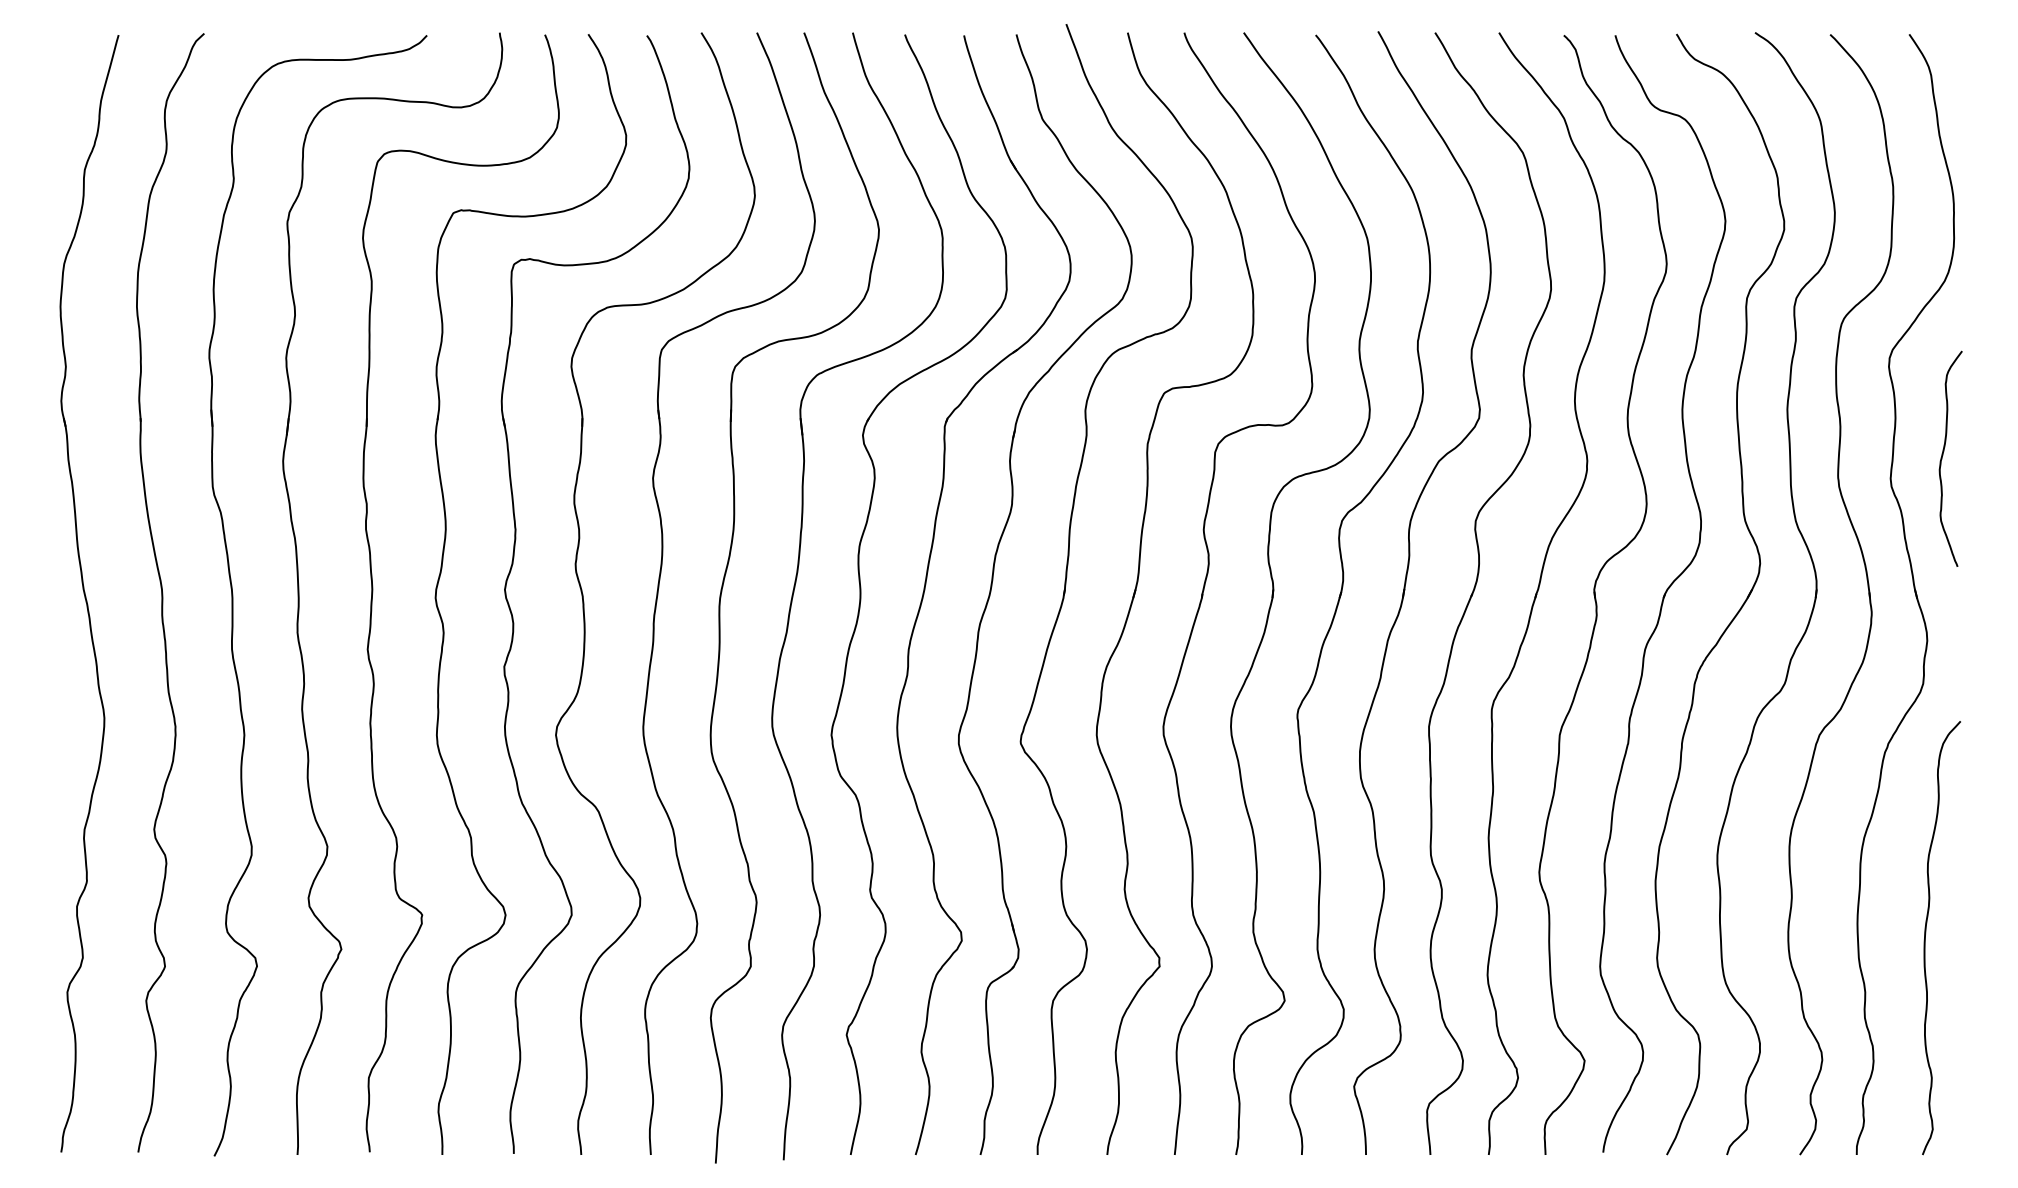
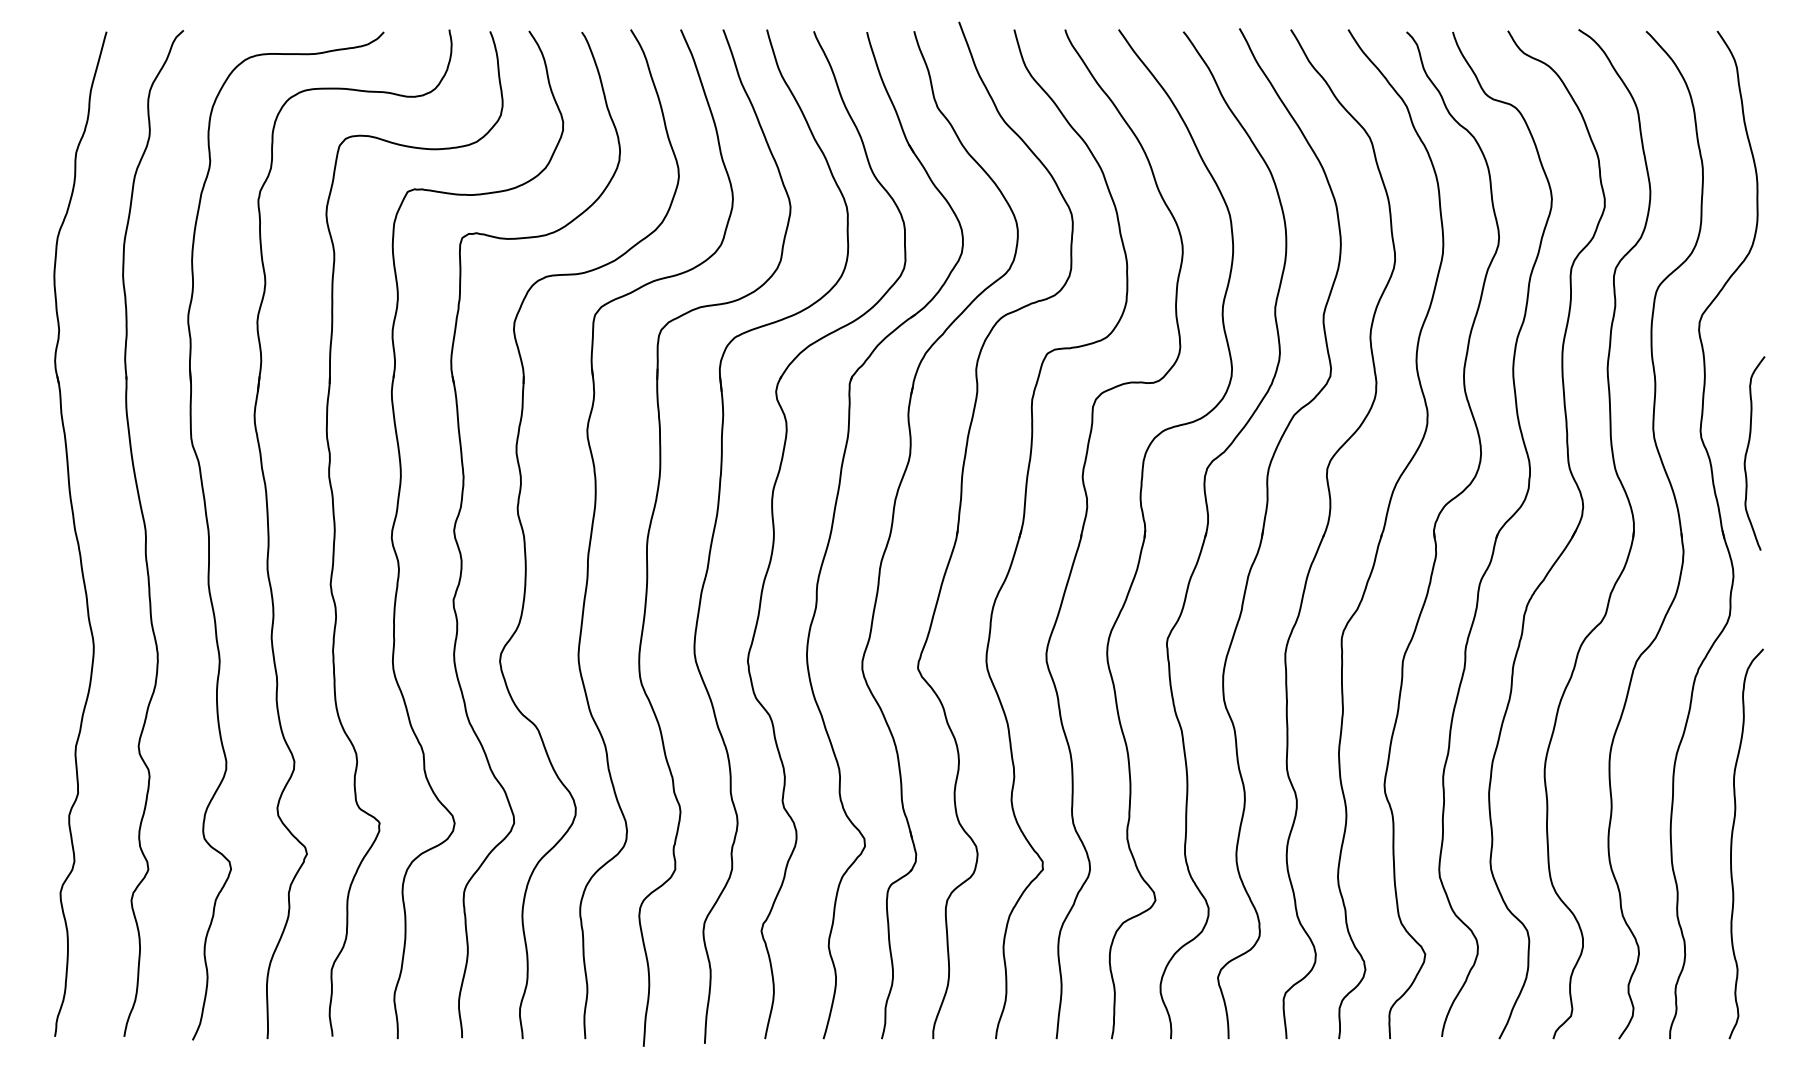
curve: (1943, 455) -> (1748, 450), moved

